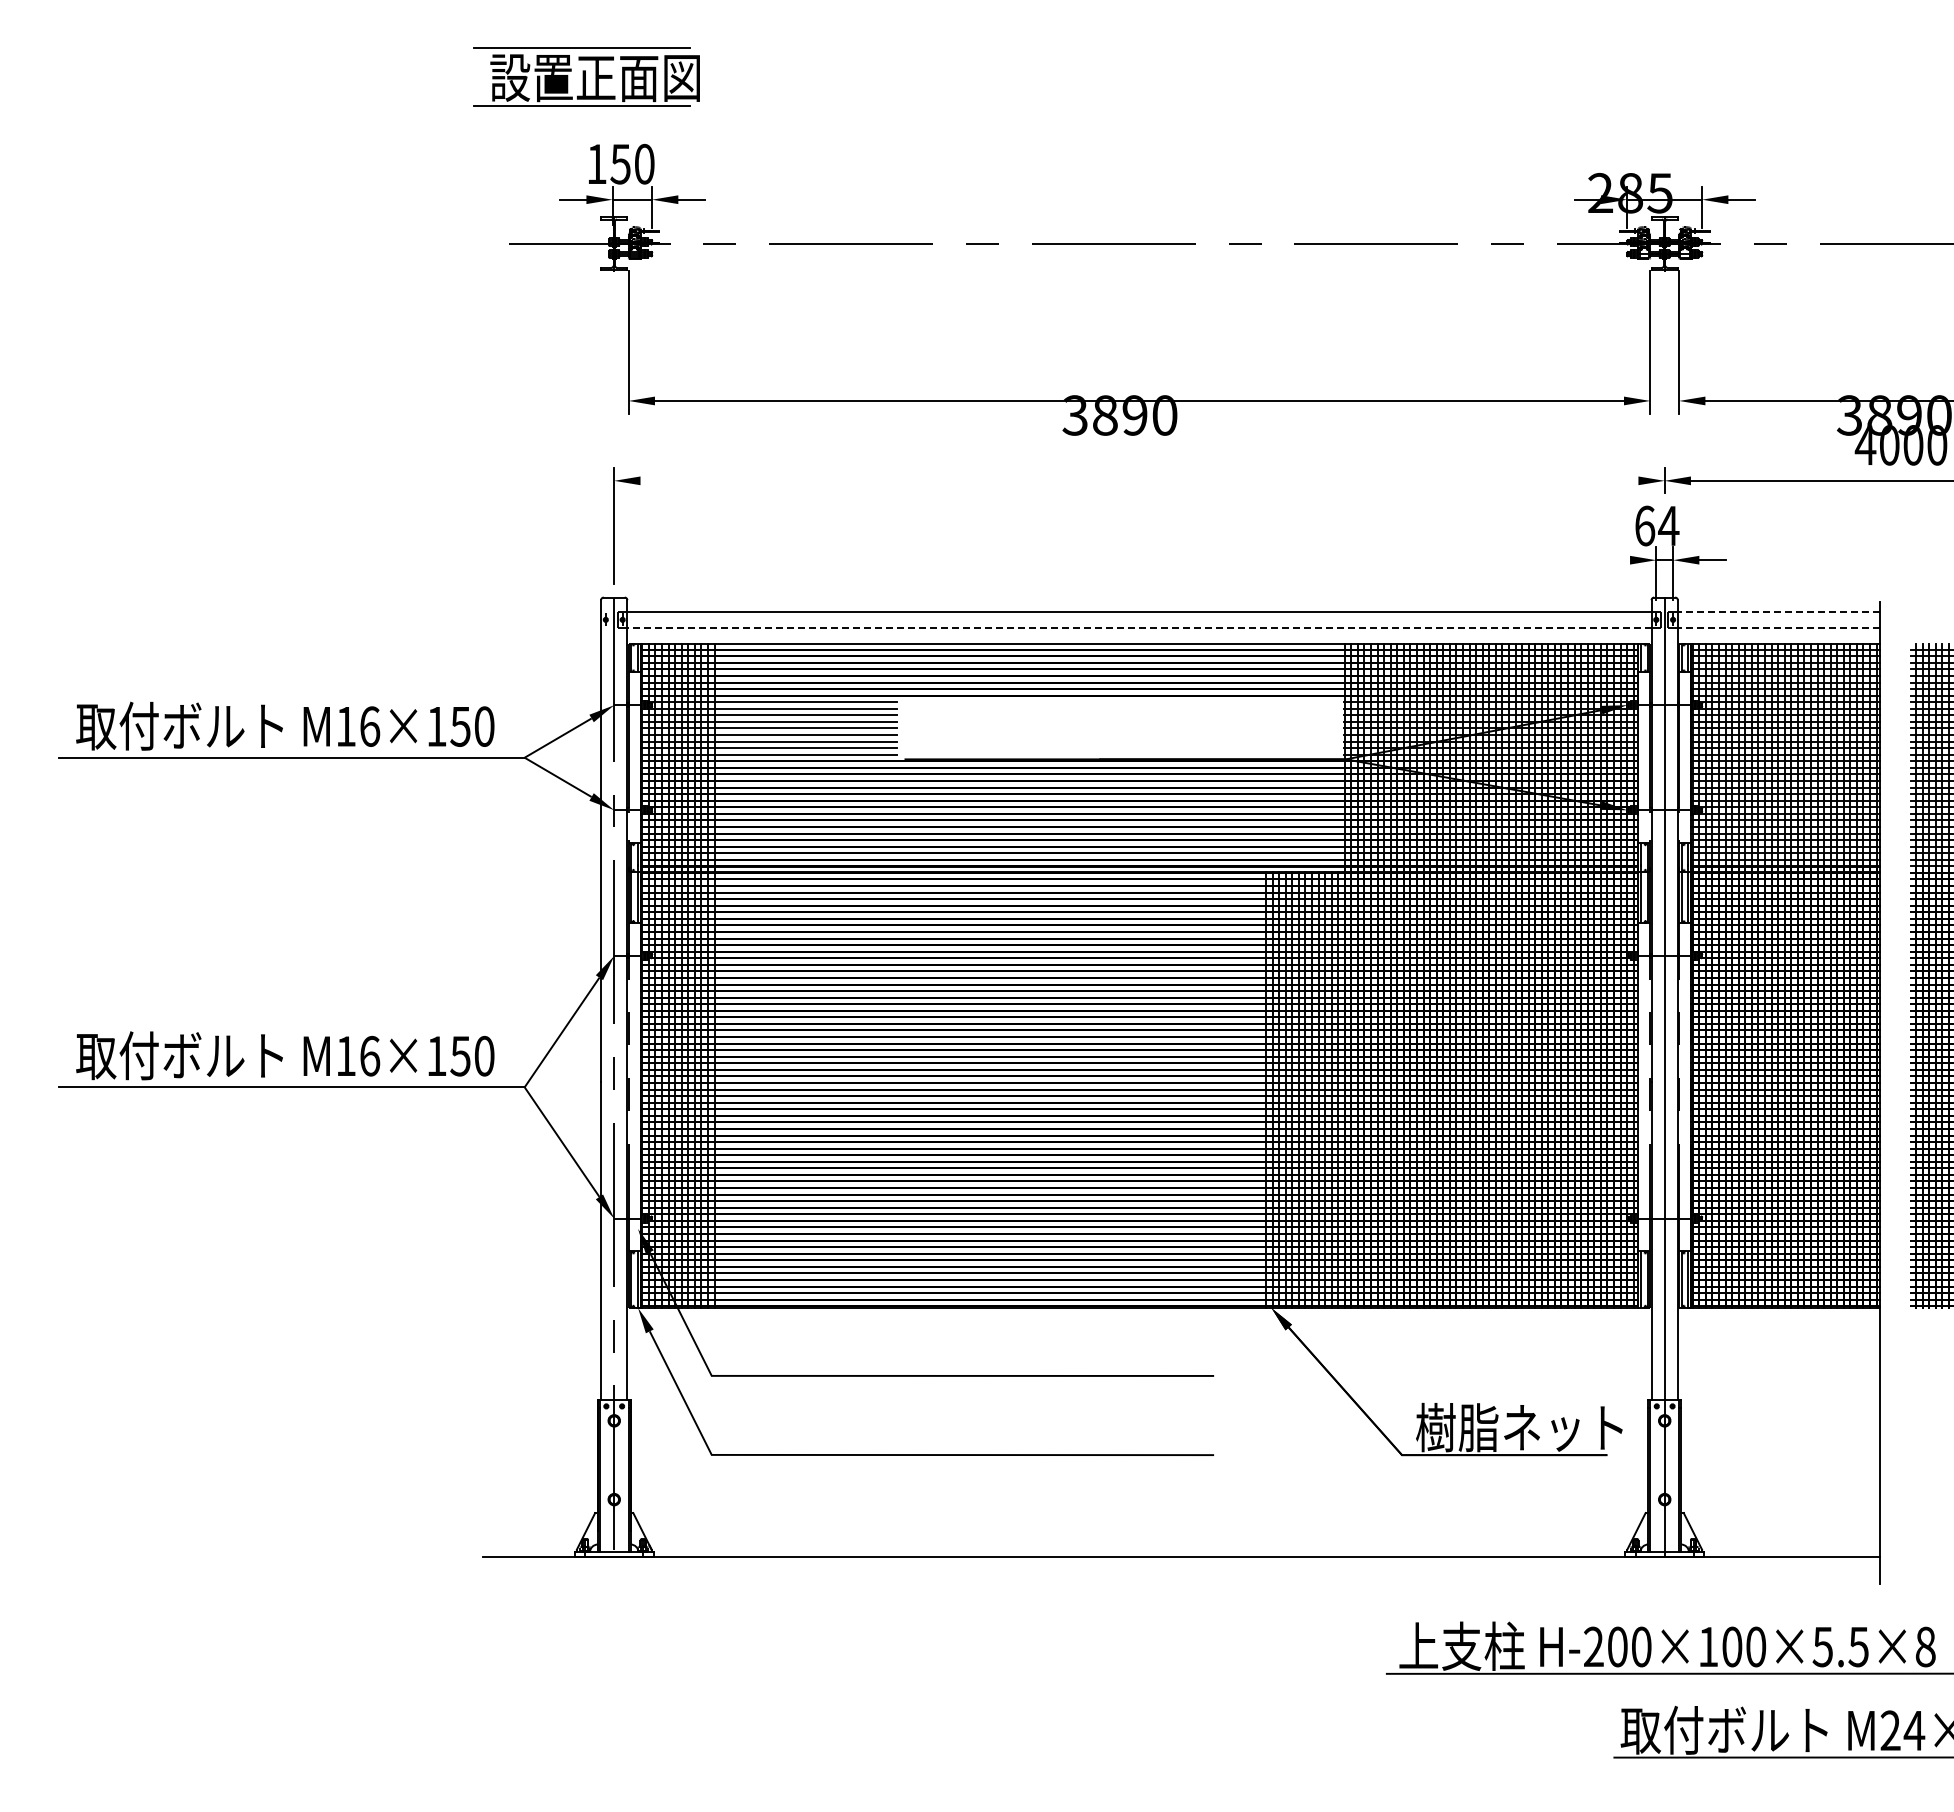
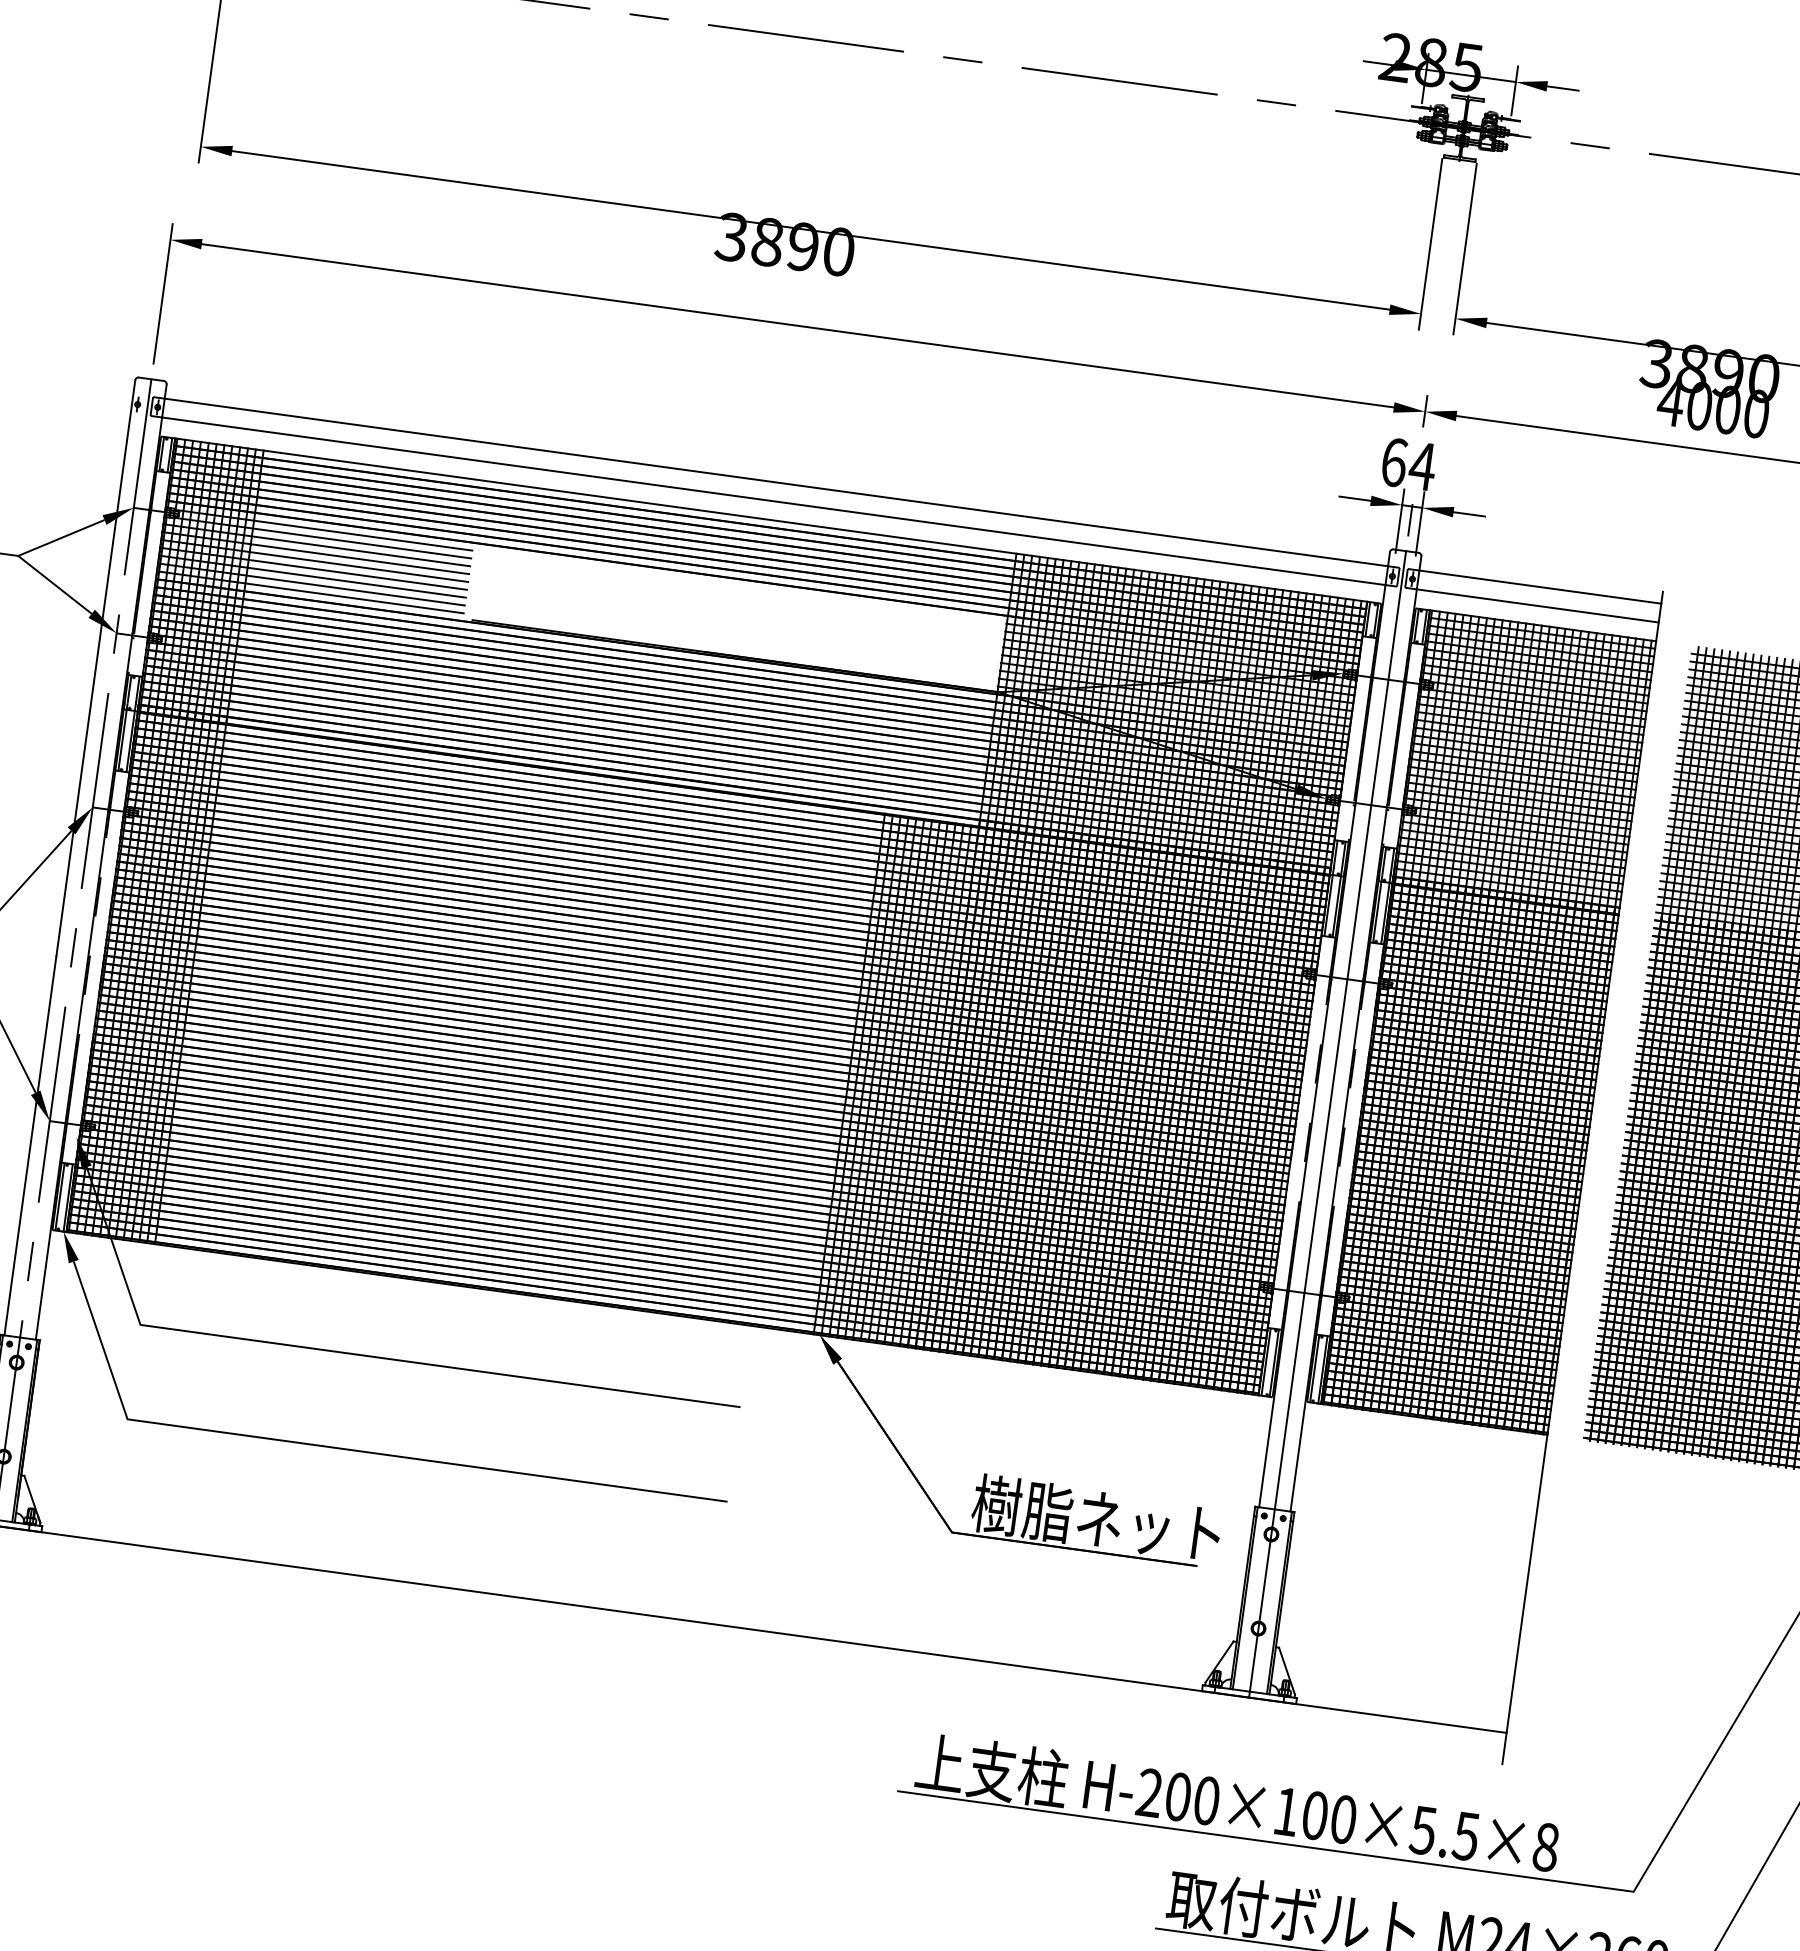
line: (1139, 480) -> (797, 325), added
line: (1616, 560) -> (1354, 498), added
line: (1664, 571) -> (1410, 519), added
line: (1778, 612) -> (1539, 587), dashed -> solid
line: (1138, 627) -> (772, 500), dashed -> solid
line: (1778, 627) -> (1537, 605), dashed -> solid

